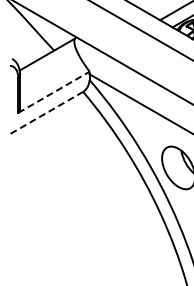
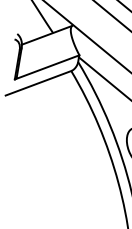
line: (54, 92) -> (47, 67), dashed -> solid
line: (46, 112) -> (38, 82), dashed -> solid

